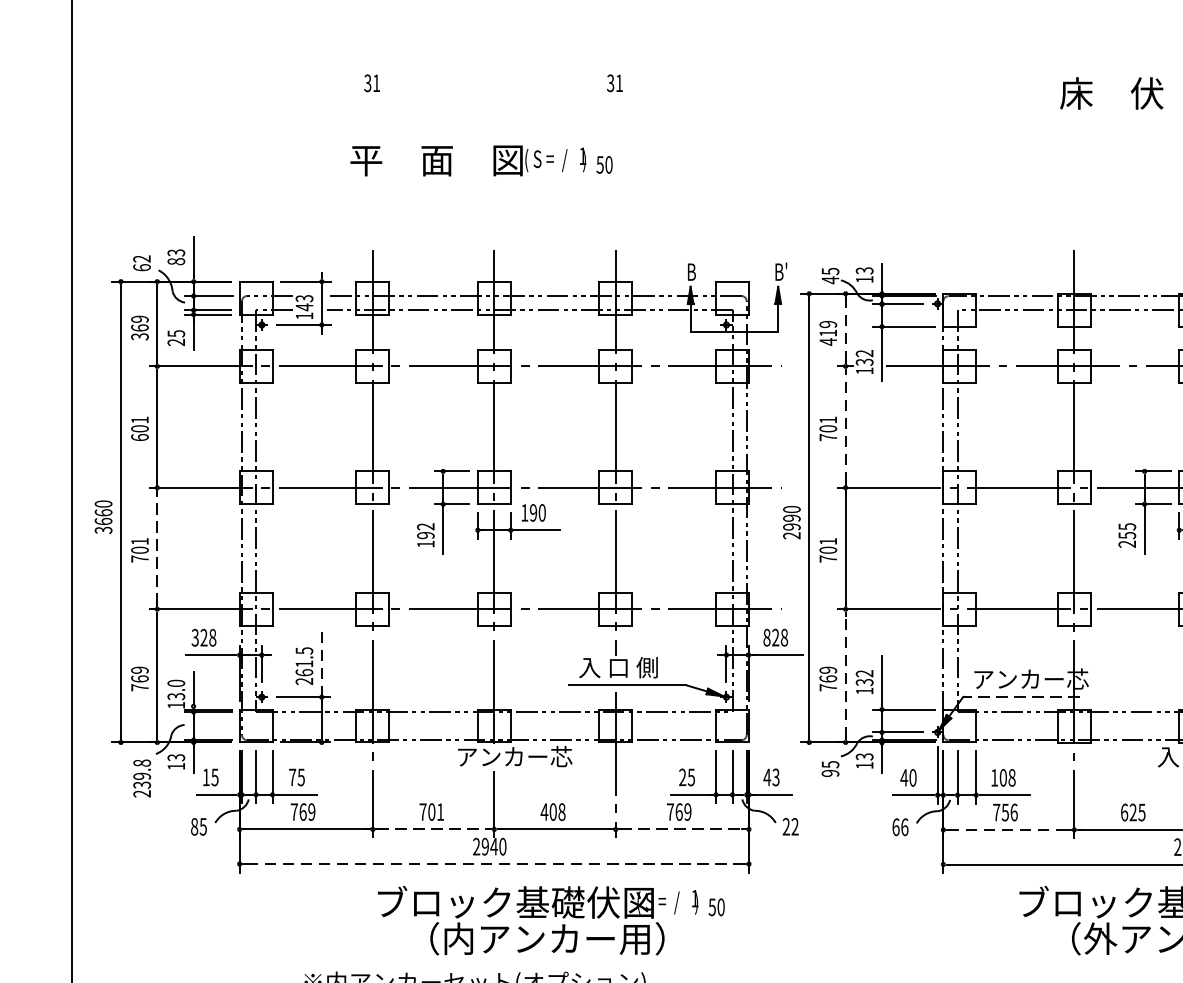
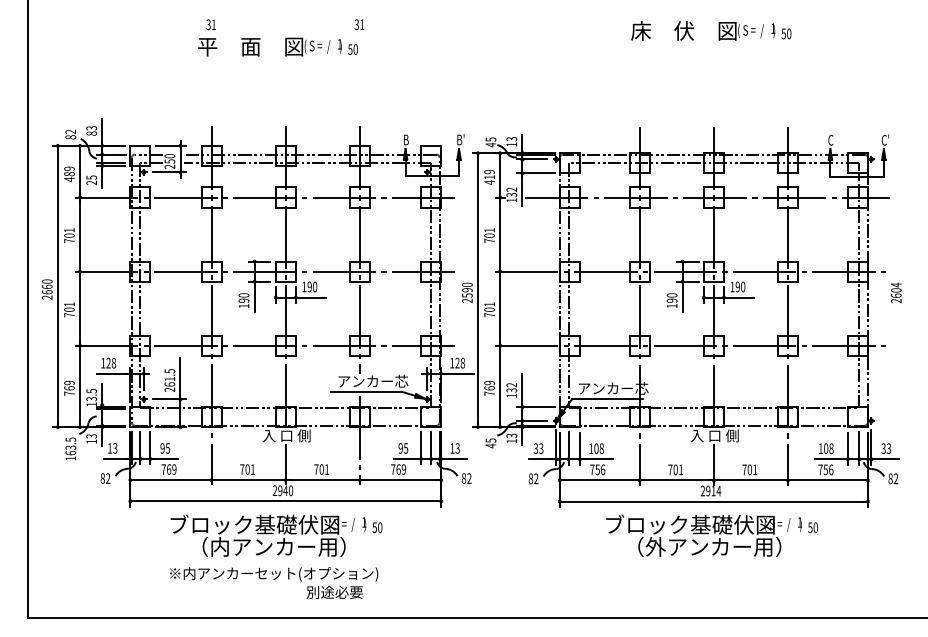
text: (480, 159) -> (277, 46), moved
text: (141, 268) -> (70, 137), 62 -> 82
text: (303, 307) -> (169, 161), 143 -> 250
line: (846, 330) -> (500, 175), dashed -> solid
text: (139, 331) -> (69, 176), 369 -> 489
line: (846, 426) -> (500, 234), dashed -> solid
text: (139, 436) -> (69, 240), 601 -> 701
text: (425, 526) -> (243, 295), 192 -> 190
text: (792, 526) -> (467, 295), 2990 -> 2590
text: (103, 530) -> (47, 297), 3660 -> 2660
text: (1126, 535) -> (671, 300), 255 -> 190
line: (157, 548) -> (80, 308), dashed -> solid
text: (195, 636) -> (103, 362), 328 -> 128
text: (767, 636) -> (452, 362), 828 -> 128
line: (321, 662) -> (180, 378), dashed -> solid
text: (636, 666) -> (372, 380), 入 口 側 -> アンカー芯
line: (846, 674) -> (500, 385), dashed -> solid
text: (176, 682) -> (91, 390), 13.0 -> 13.5
line: (1021, 697) -> (607, 399), dashed -> solid
text: (513, 756) -> (297, 435), アンカー芯 -> 入 口 側
text: (829, 772) -> (490, 445), 95 -> 45
text: (215, 774) -> (115, 446), 15 -> 13
text: (141, 777) -> (70, 448), 239.8 -> 163.5
text: (292, 777) -> (162, 448), 75 -> 95
text: (682, 777) -> (400, 448), 25 -> 95
text: (767, 777) -> (452, 448), 43 -> 13
text: (908, 777) -> (538, 448), 40 -> 33
text: (552, 811) -> (321, 469), 408 -> 701
text: (1132, 811) -> (675, 469), 625 -> 701
text: (203, 826) -> (108, 478), 85 -> 82
text: (785, 826) -> (463, 478), 22 -> 82
text: (900, 826) -> (533, 478), 66 -> 82
line: (434, 829) -> (249, 480), dashed -> solid
line: (683, 829) -> (401, 480), dashed -> solid
line: (1009, 829) -> (600, 480), dashed -> solid
line: (493, 864) -> (285, 501), dashed -> solid
text: (551, 920) -> (276, 535), moved

